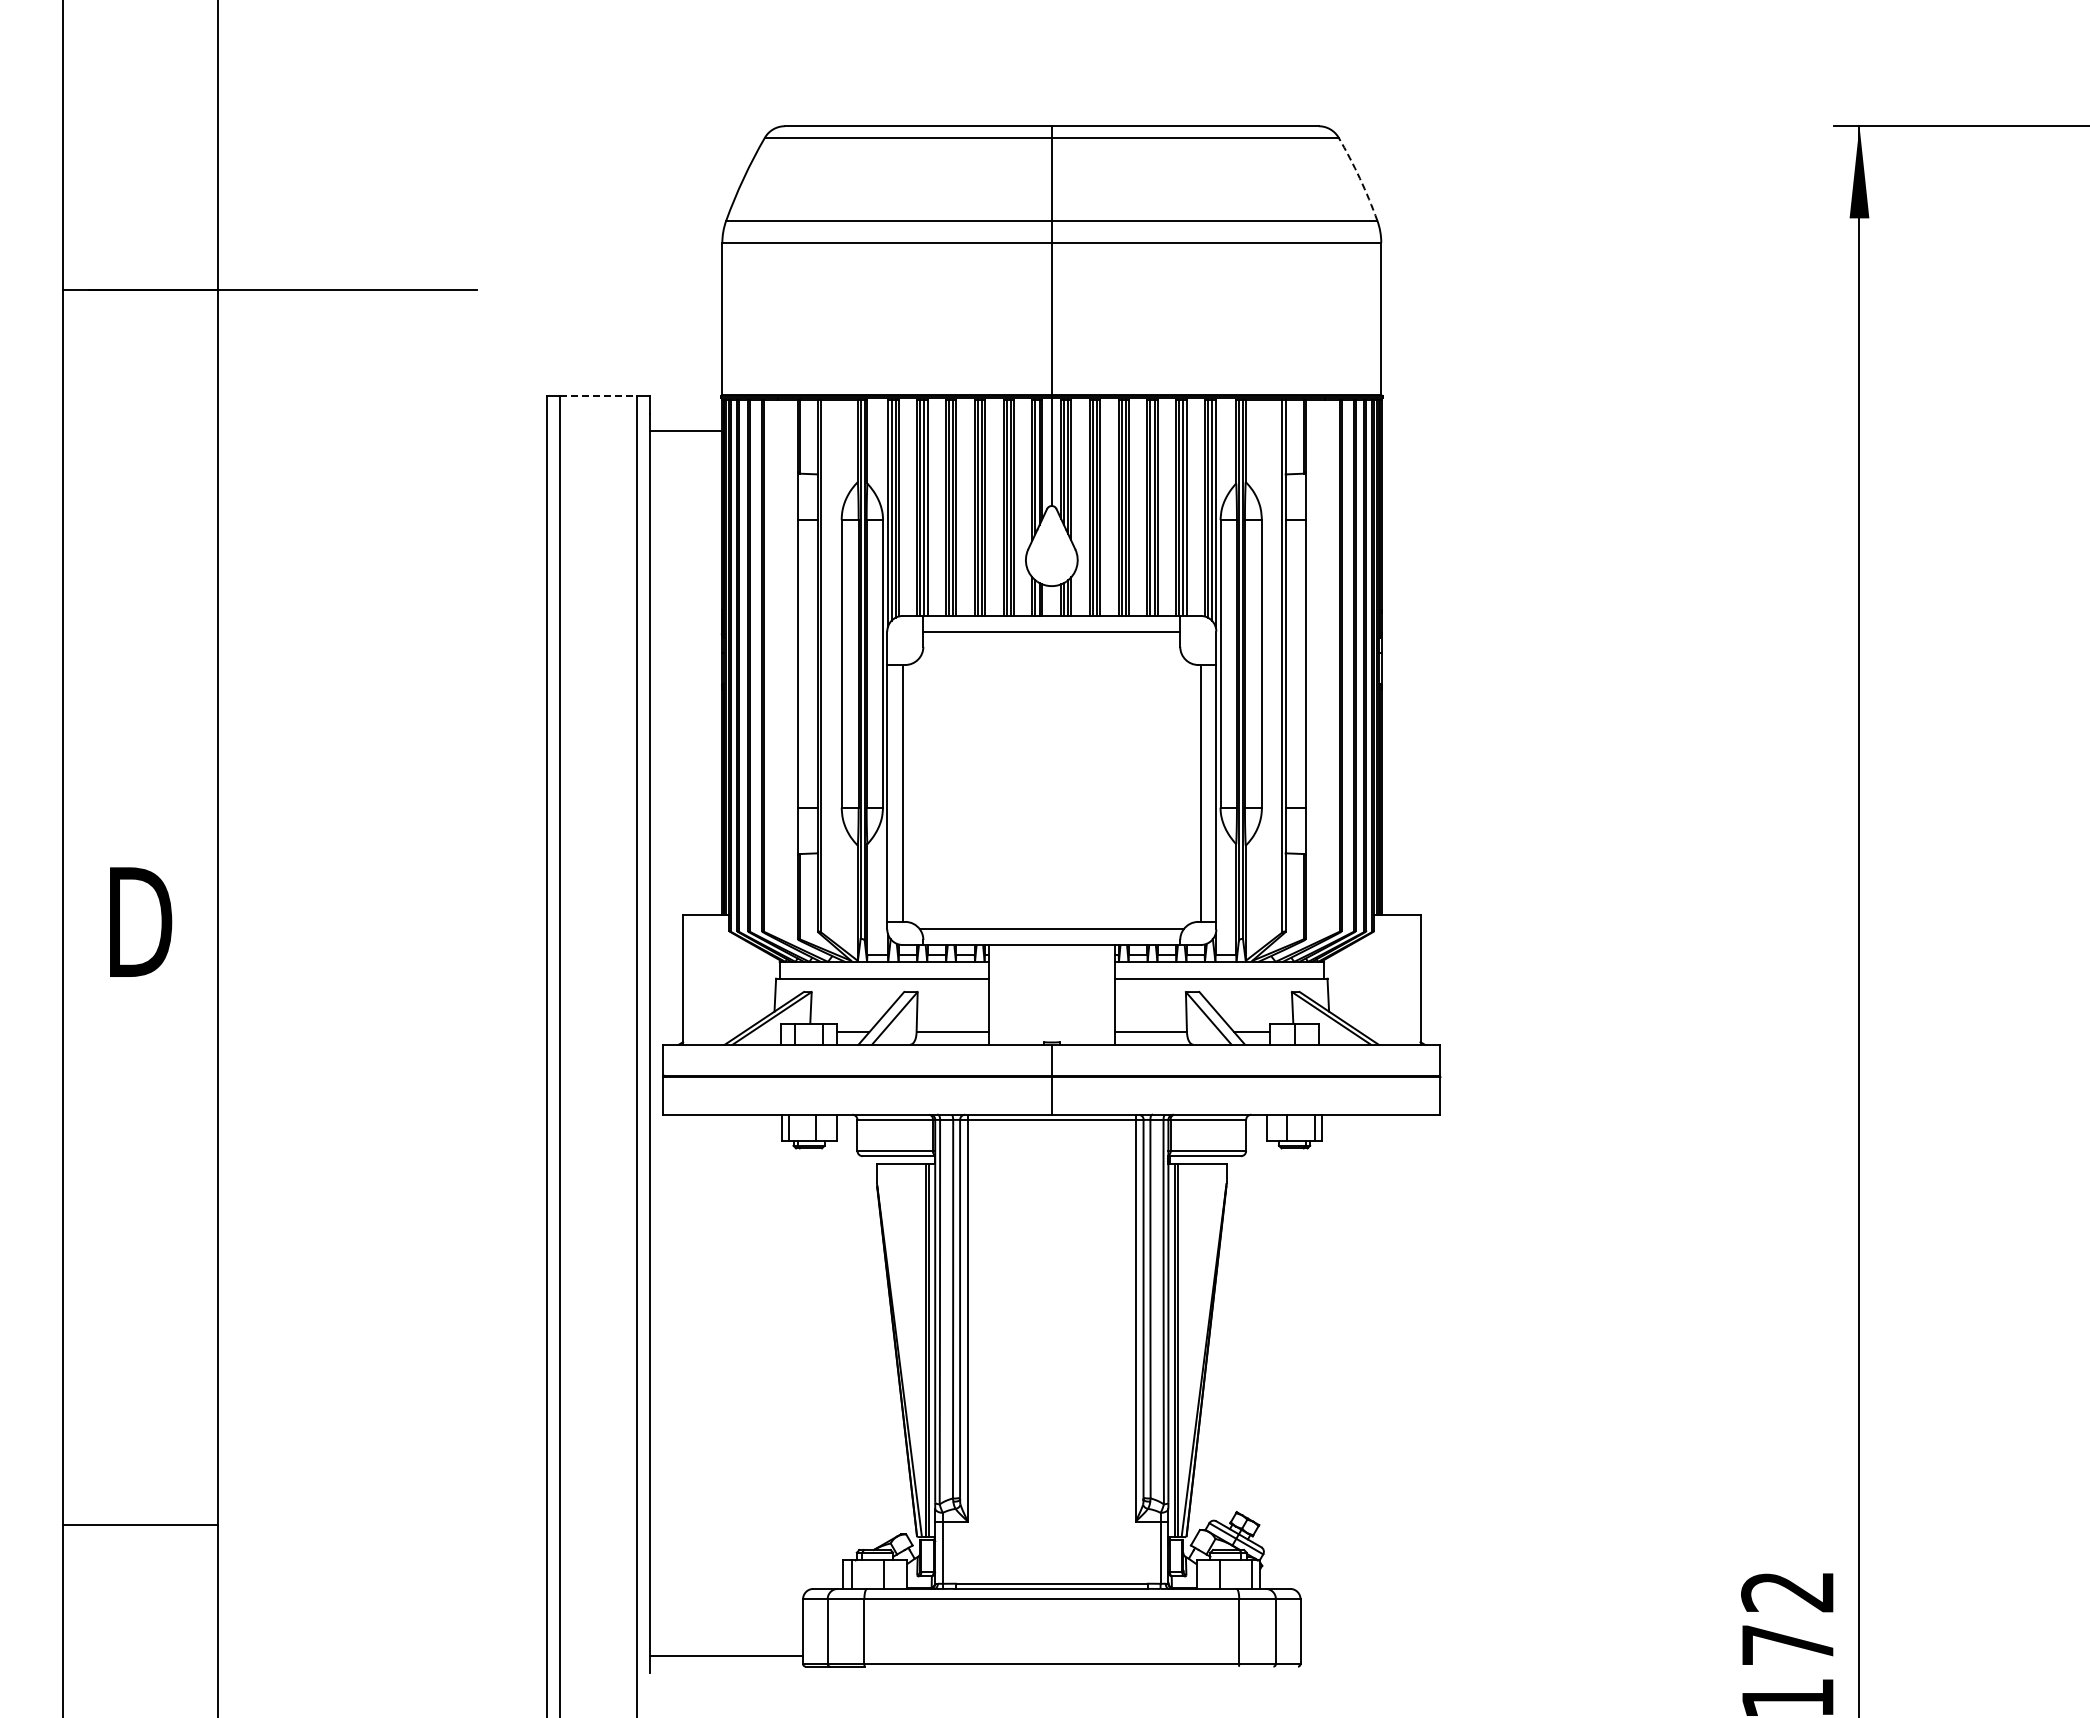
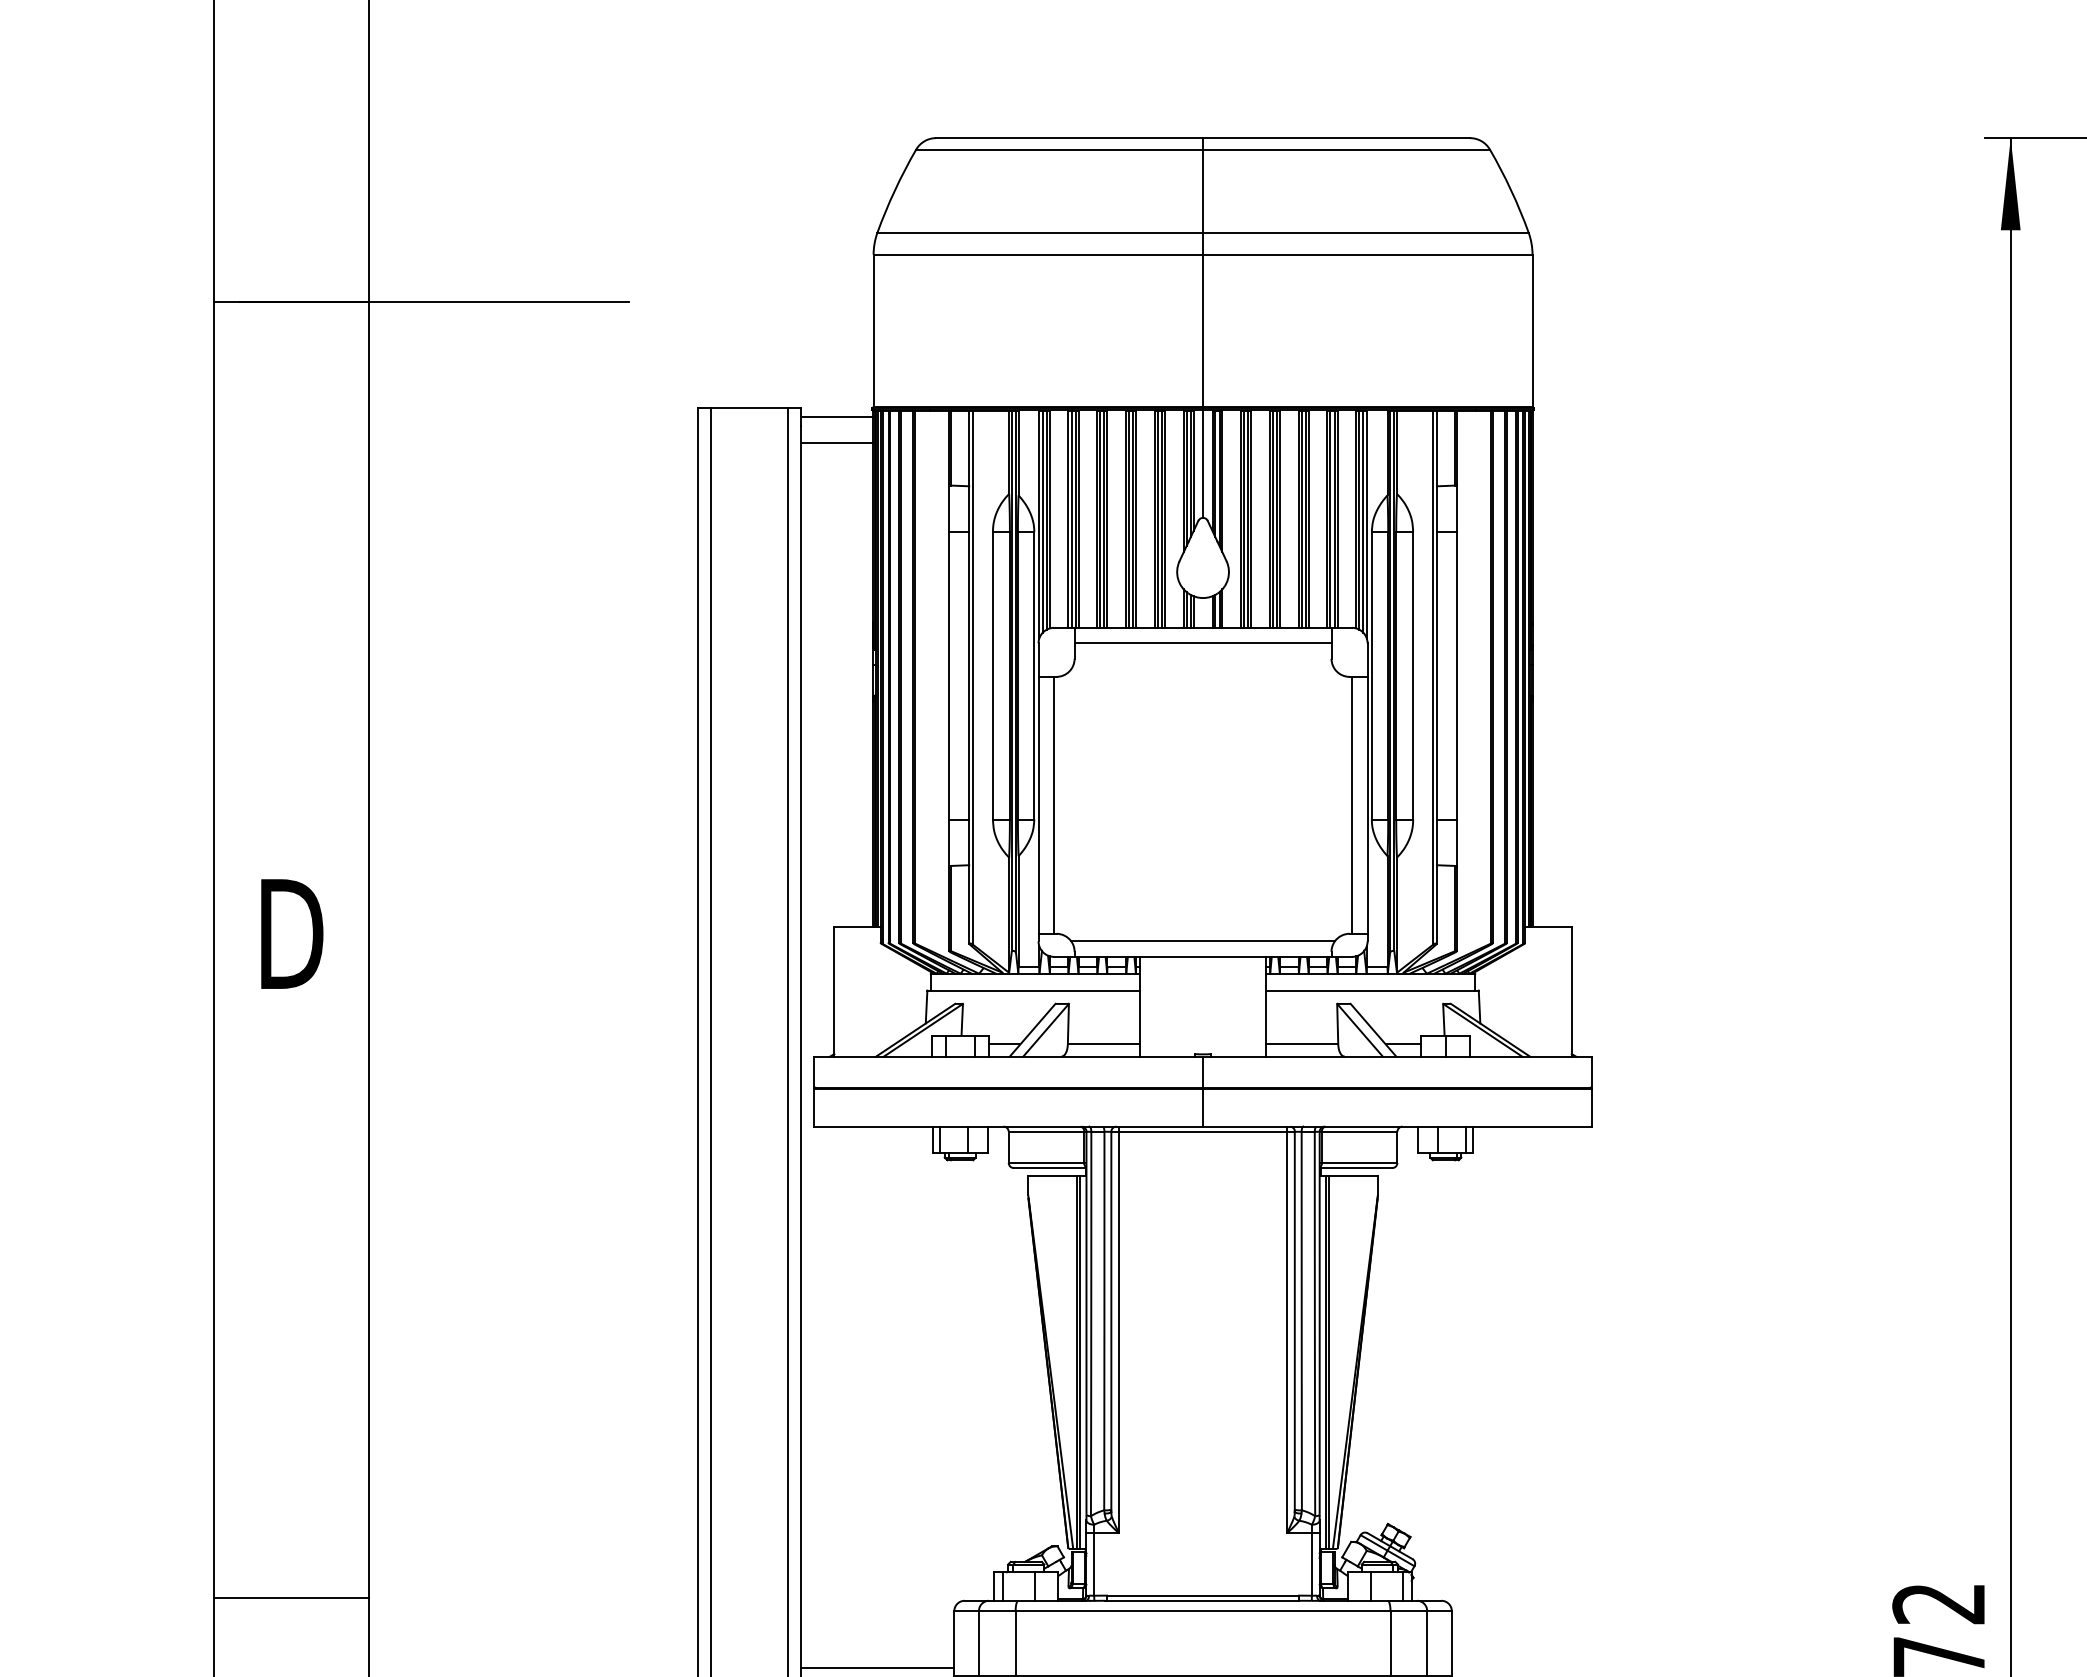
arc: (1359, 178) -> (1510, 190), dashed -> solid
line: (598, 395) -> (749, 407), dashed -> solid
line: (685, 405) -> (836, 417), added
line: (140, 1524) -> (291, 1597), moved

